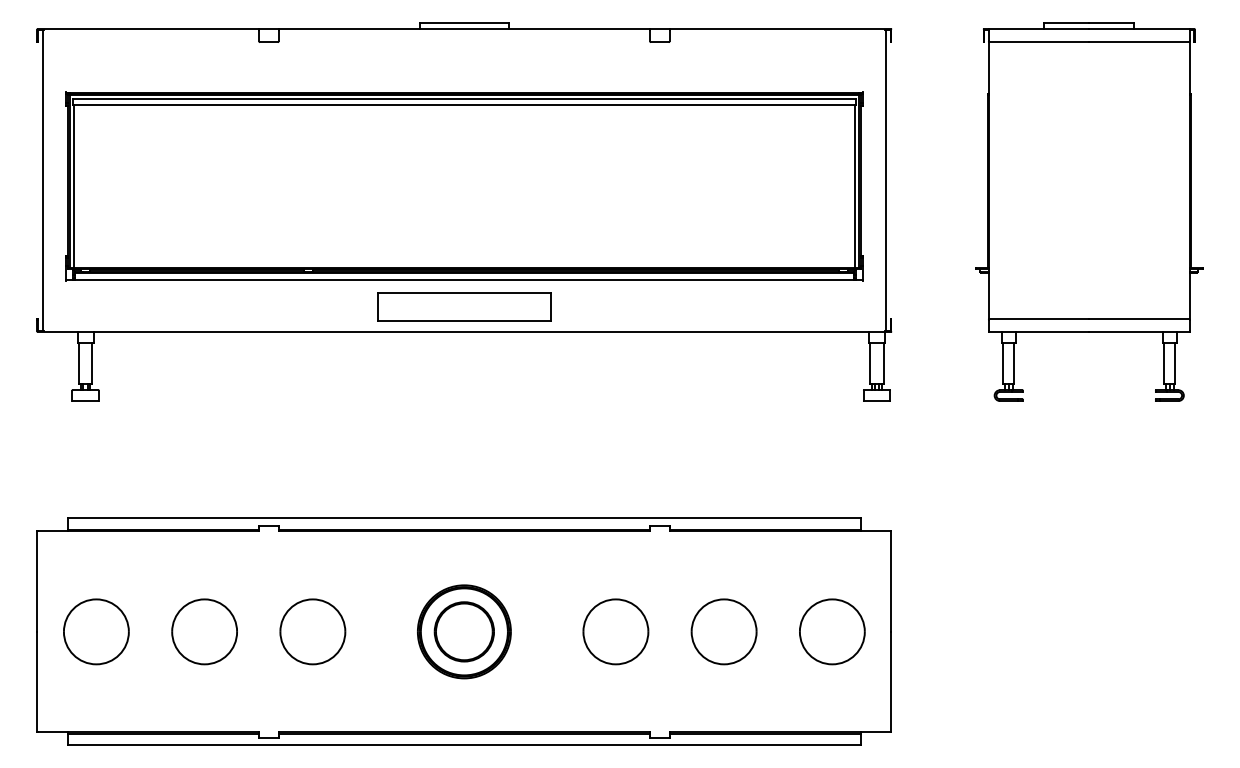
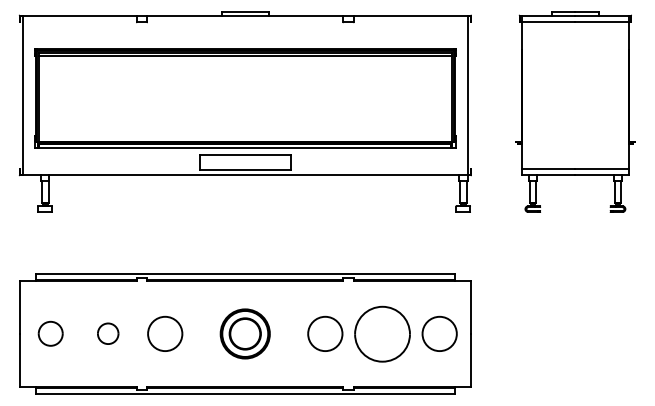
part: (95, 630) -> (50, 333), size x0.7
part: (205, 630) -> (108, 333), size x0.6
part: (724, 630) -> (382, 333), size x1.6

